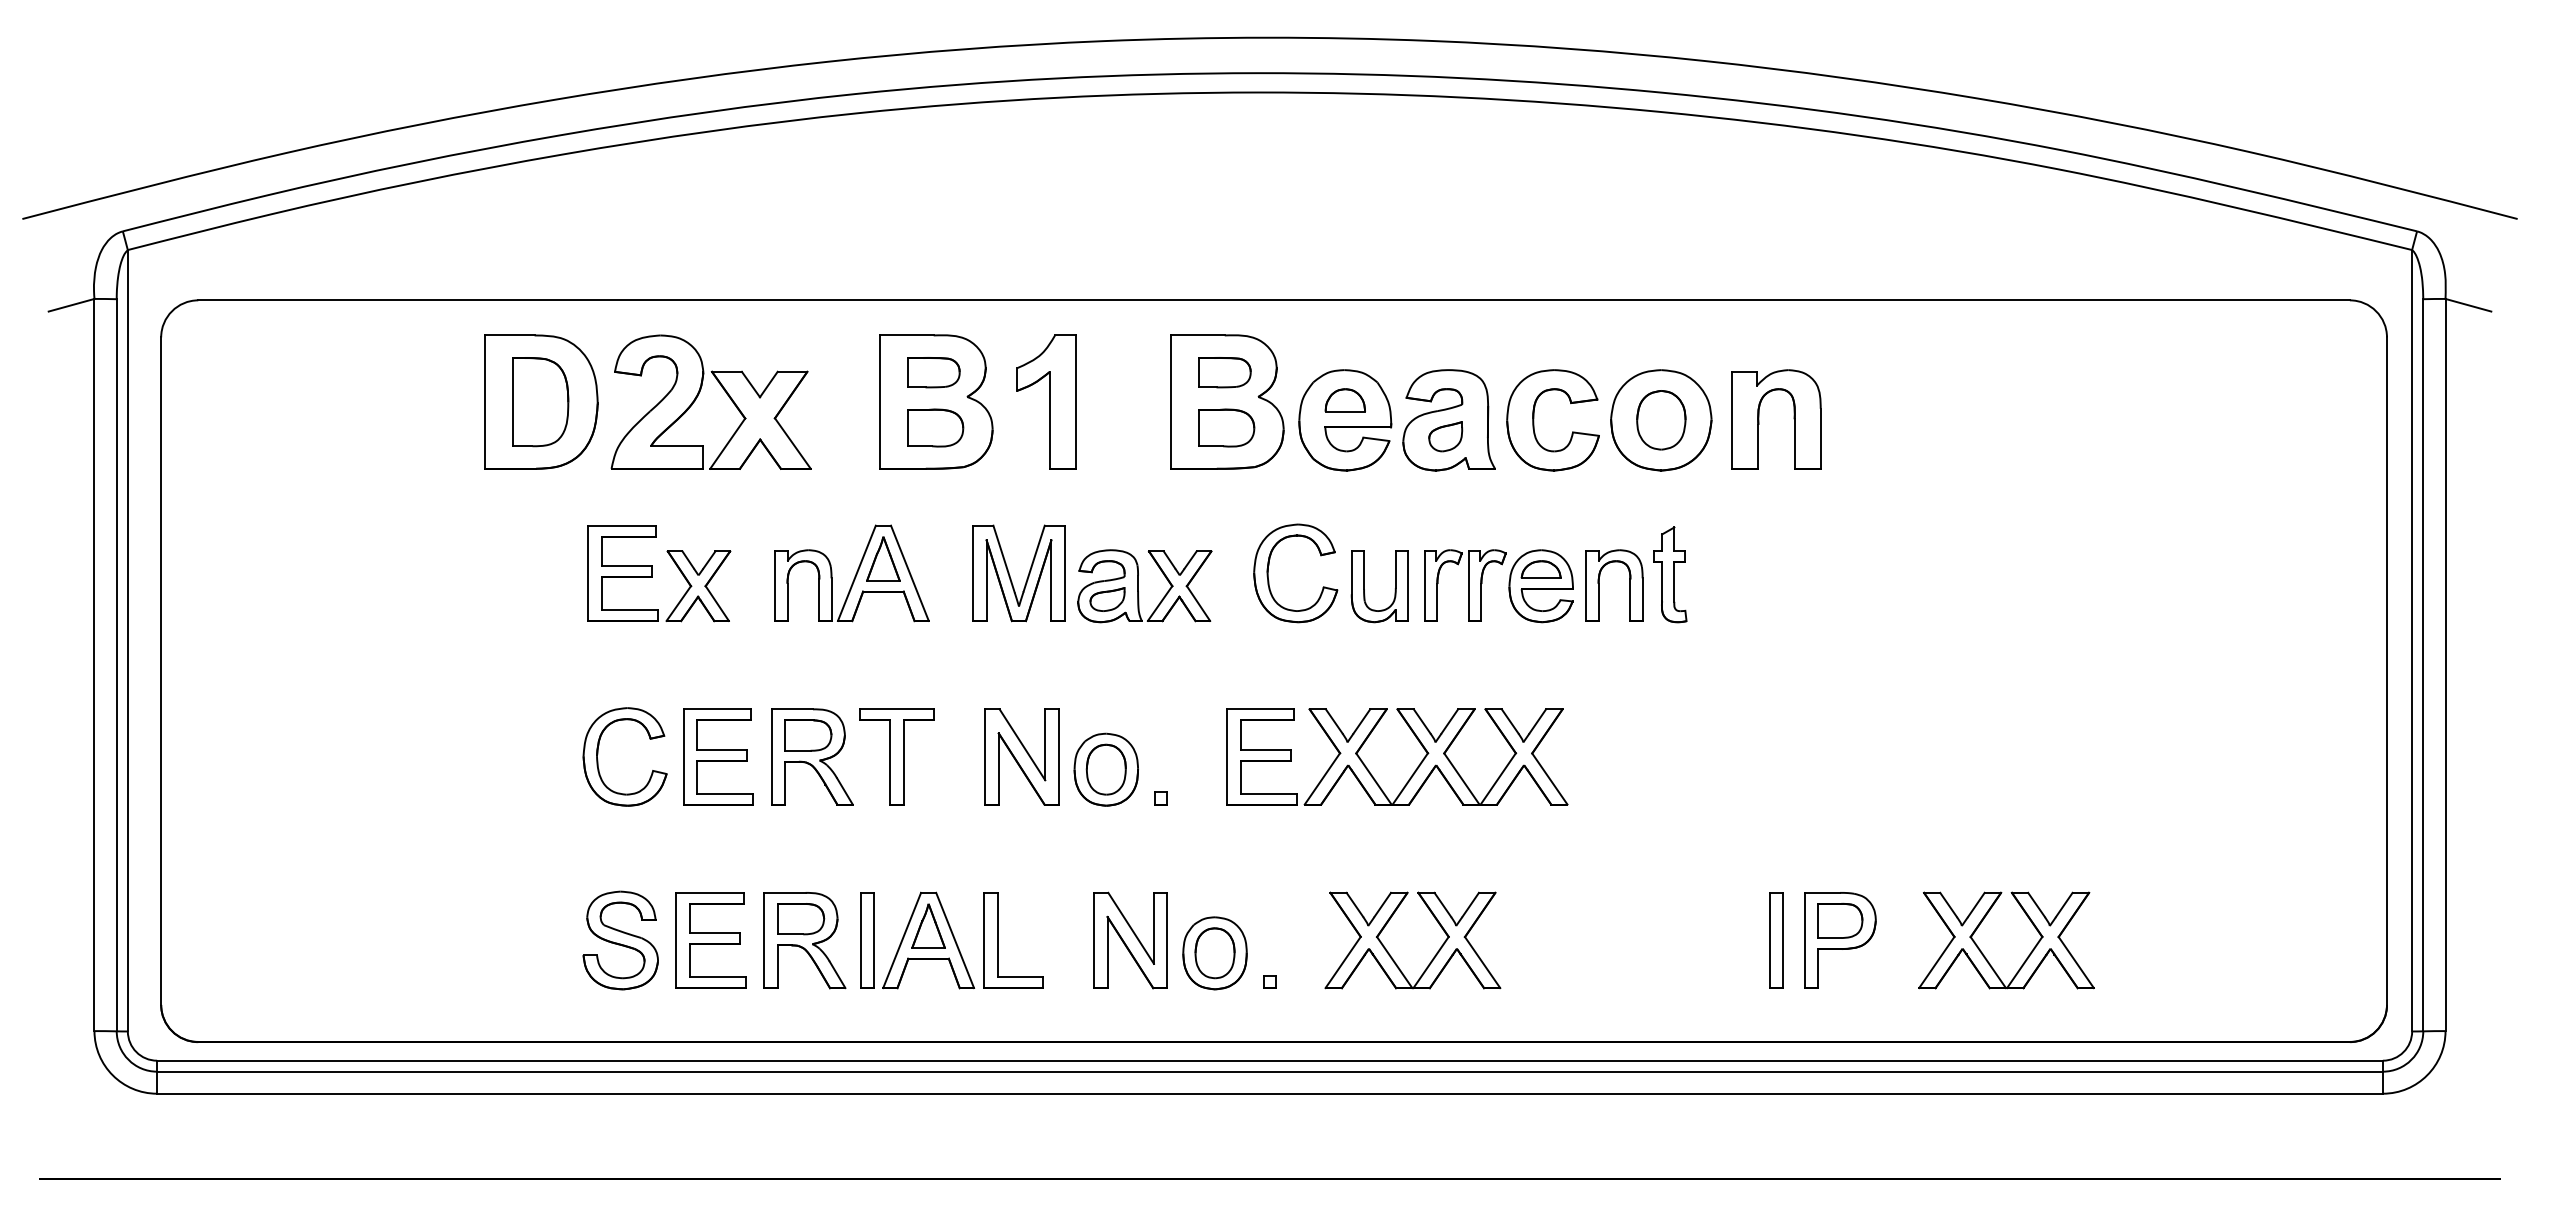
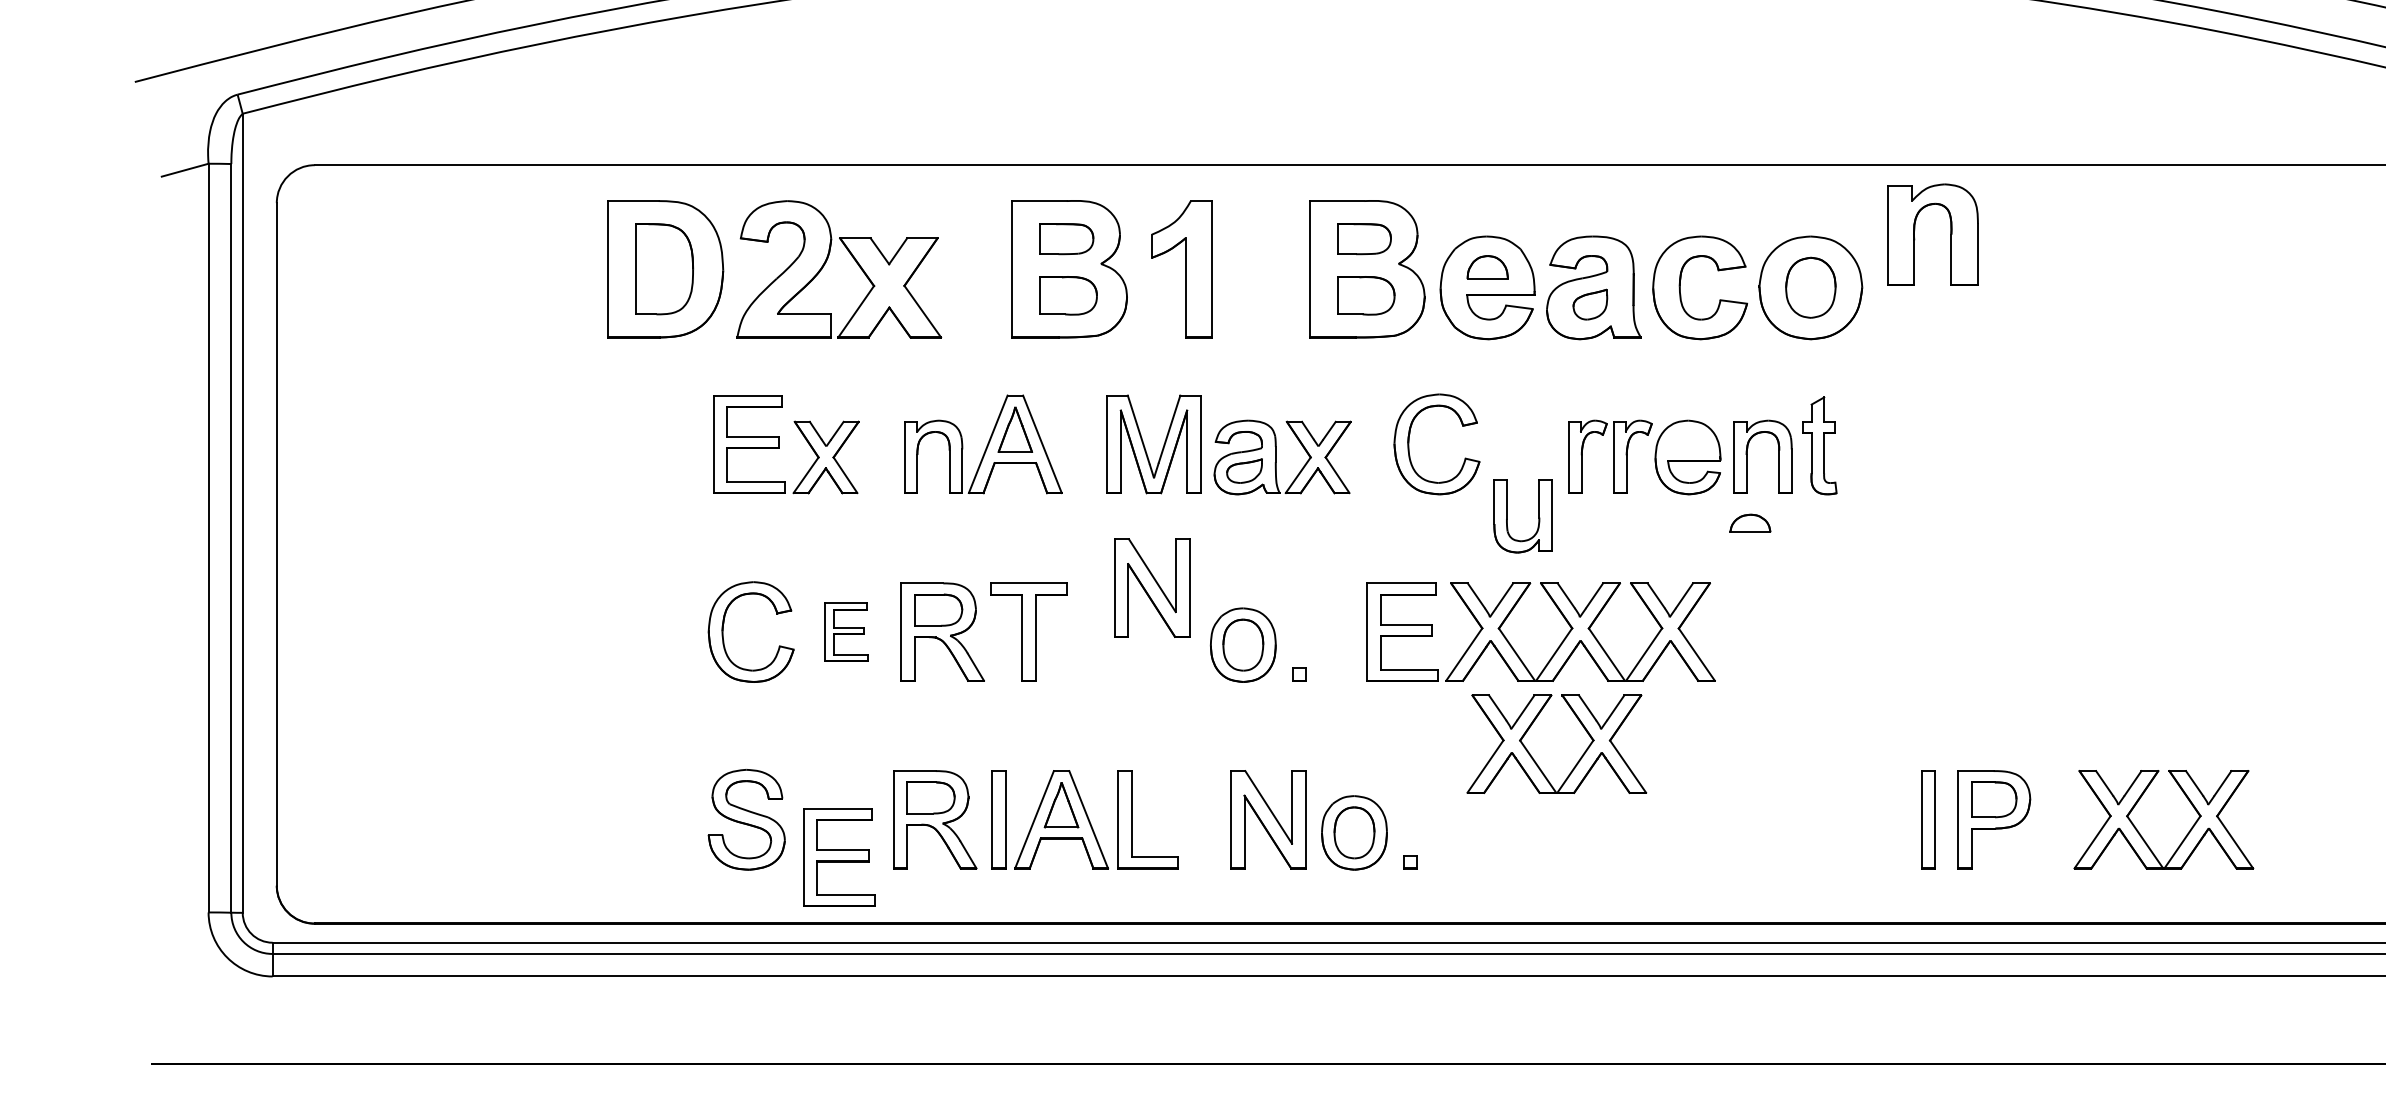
part: (1759, 419) -> (1915, 234), moved
part: (1540, 569) -> (1749, 523), moved
part: (1364, 586) -> (1507, 516), moved
part: (718, 756) -> (846, 631), size x0.6
part: (1021, 756) -> (1151, 587), moved
part: (710, 940) -> (838, 857), moved
part: (1390, 954) -> (1533, 758), moved

